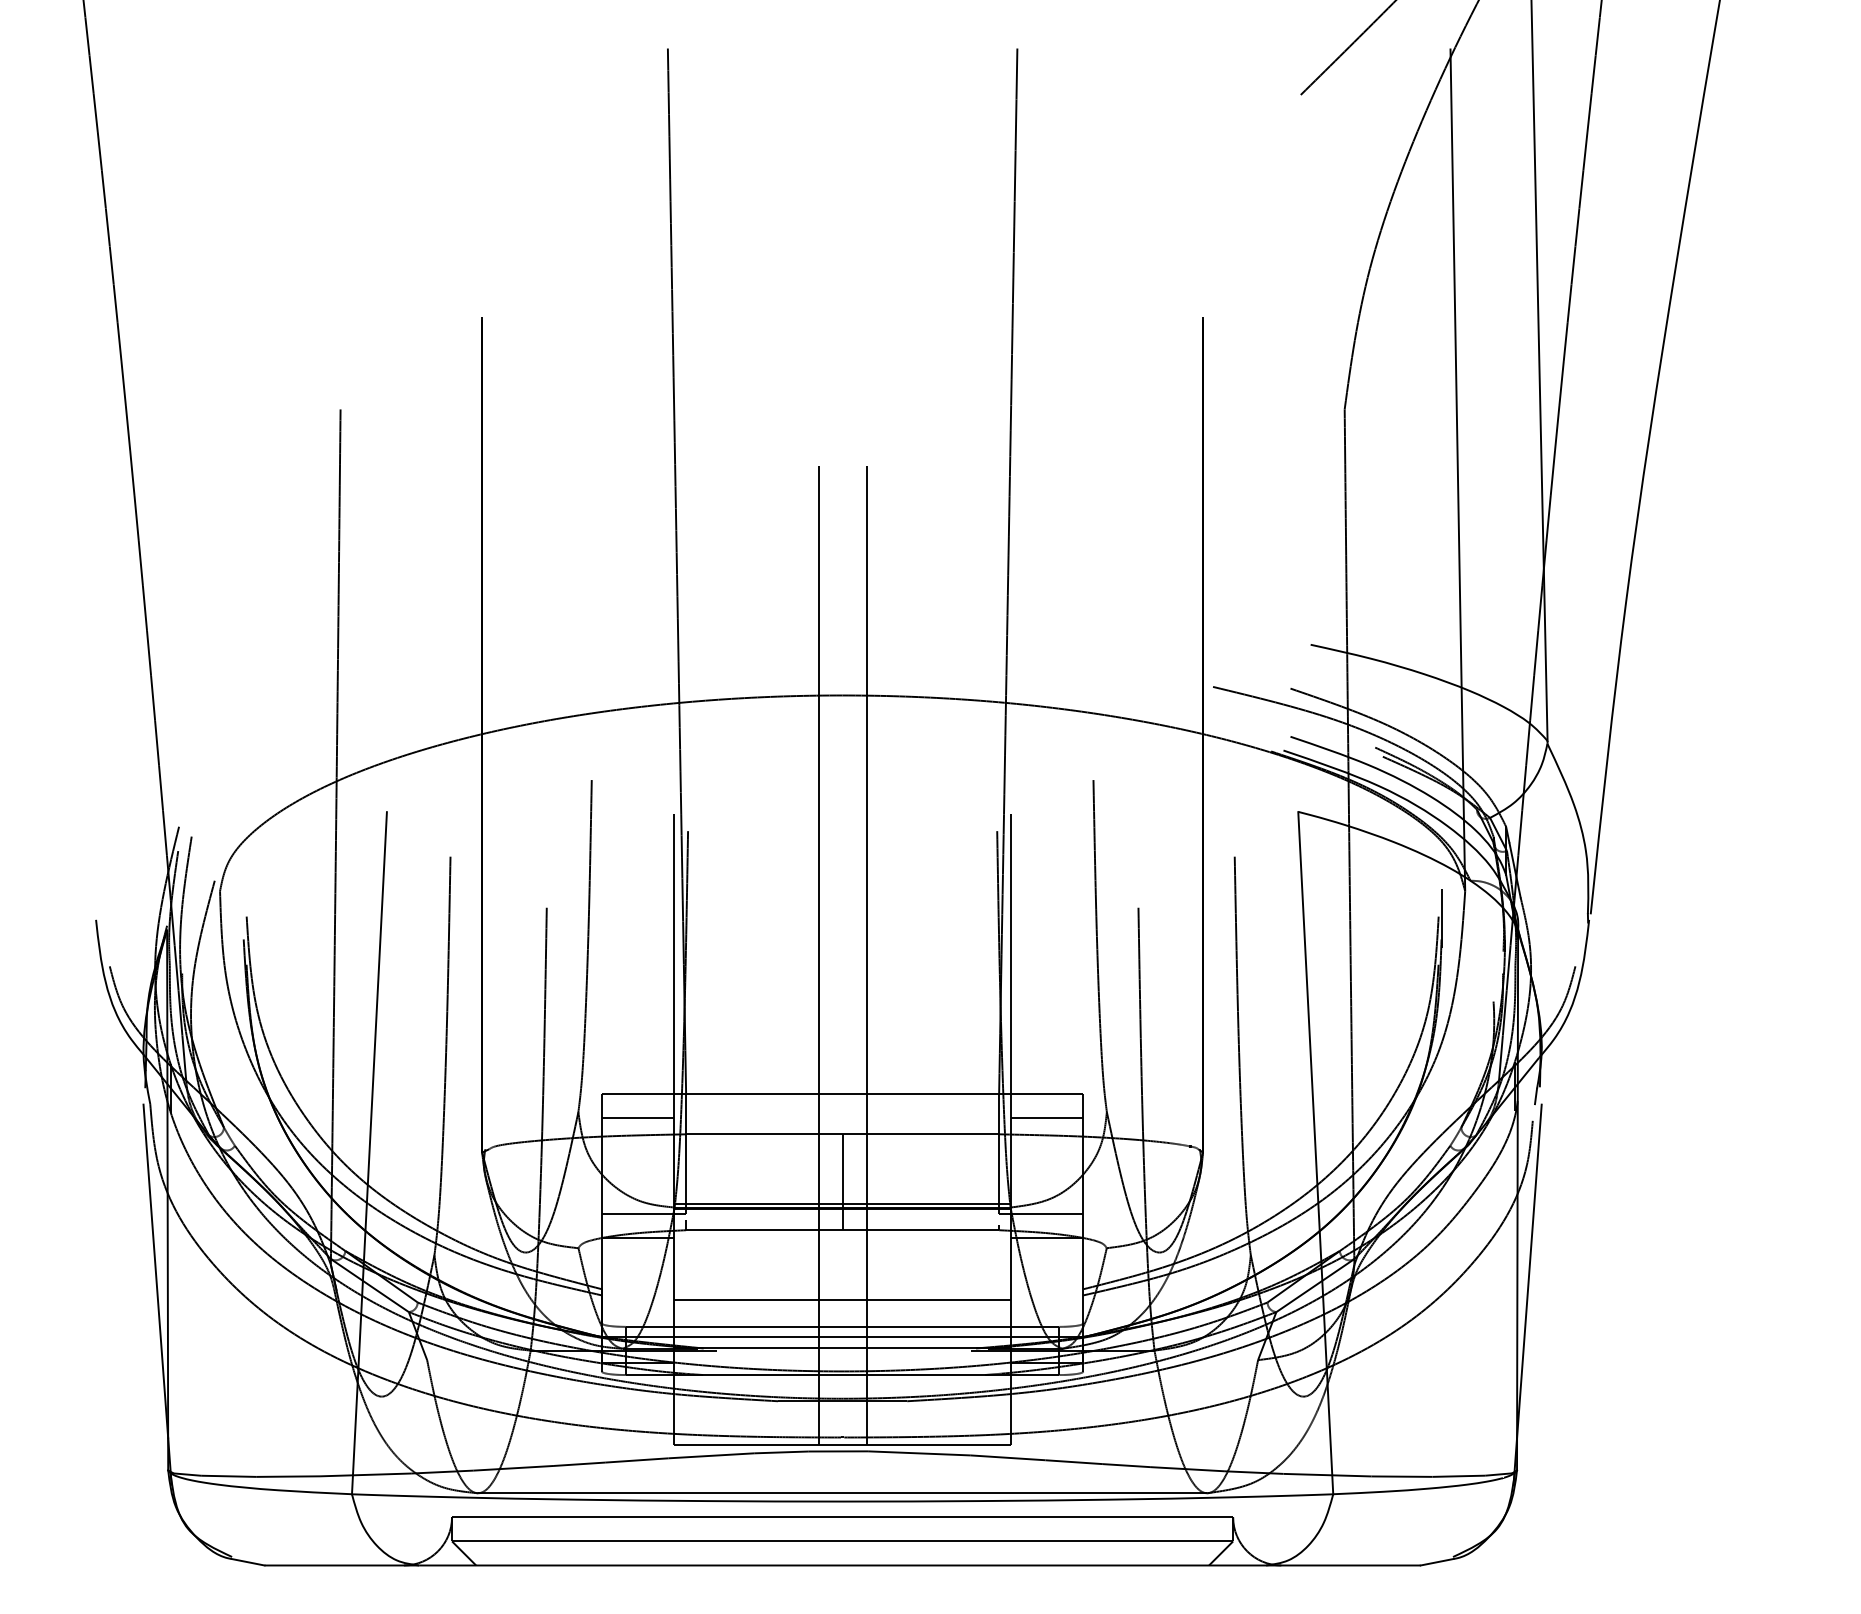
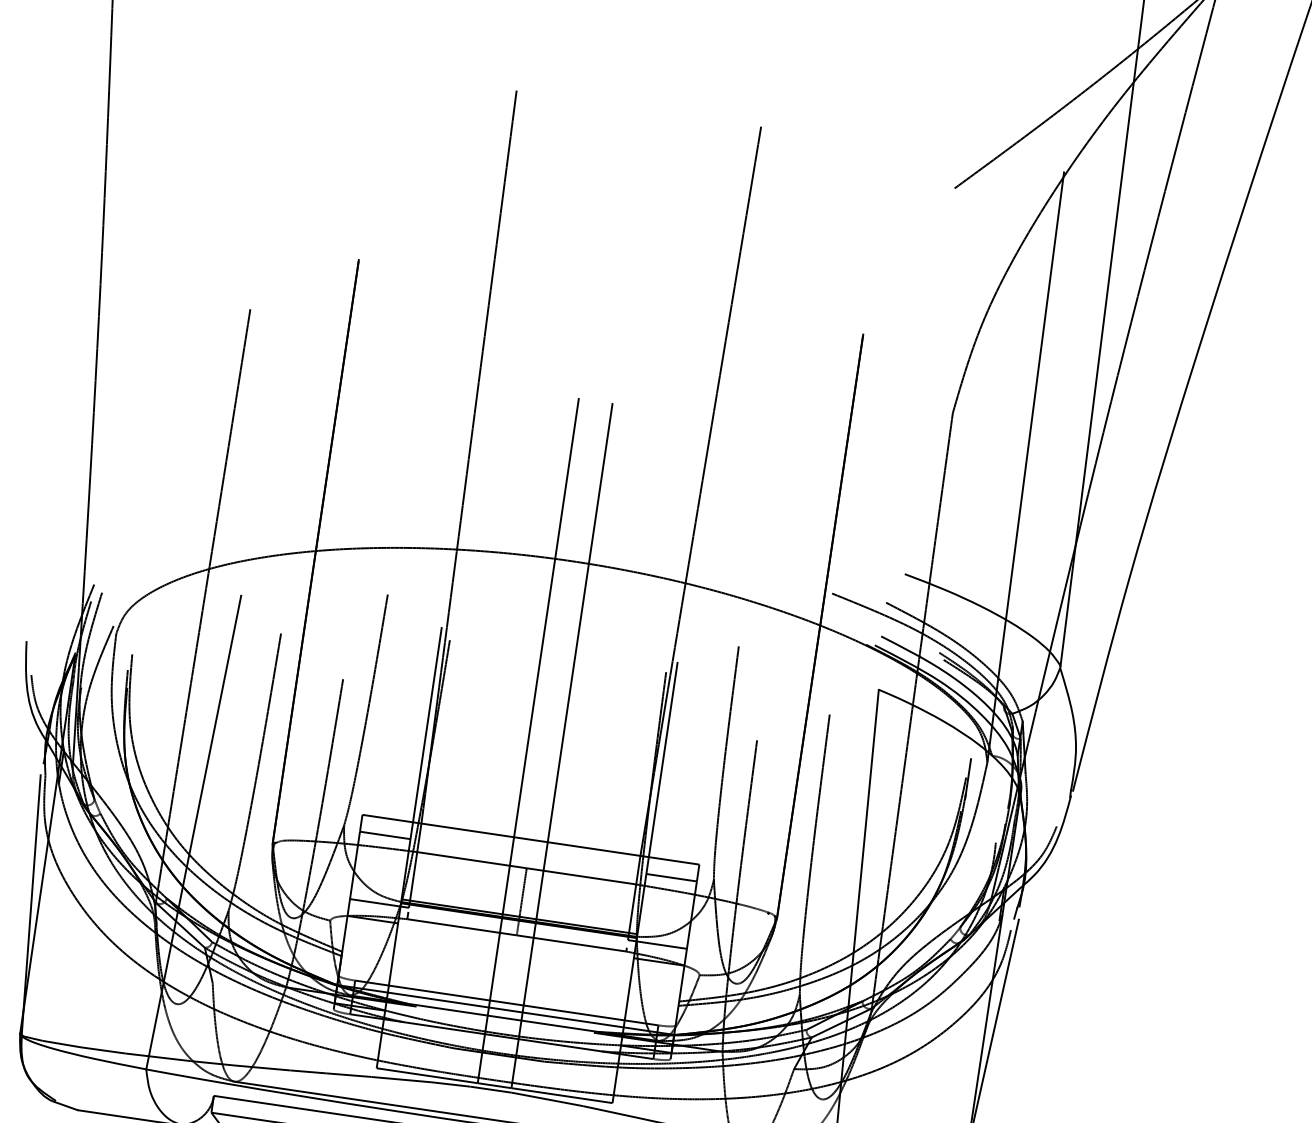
line: (842, 1299) -> (509, 983), removed

